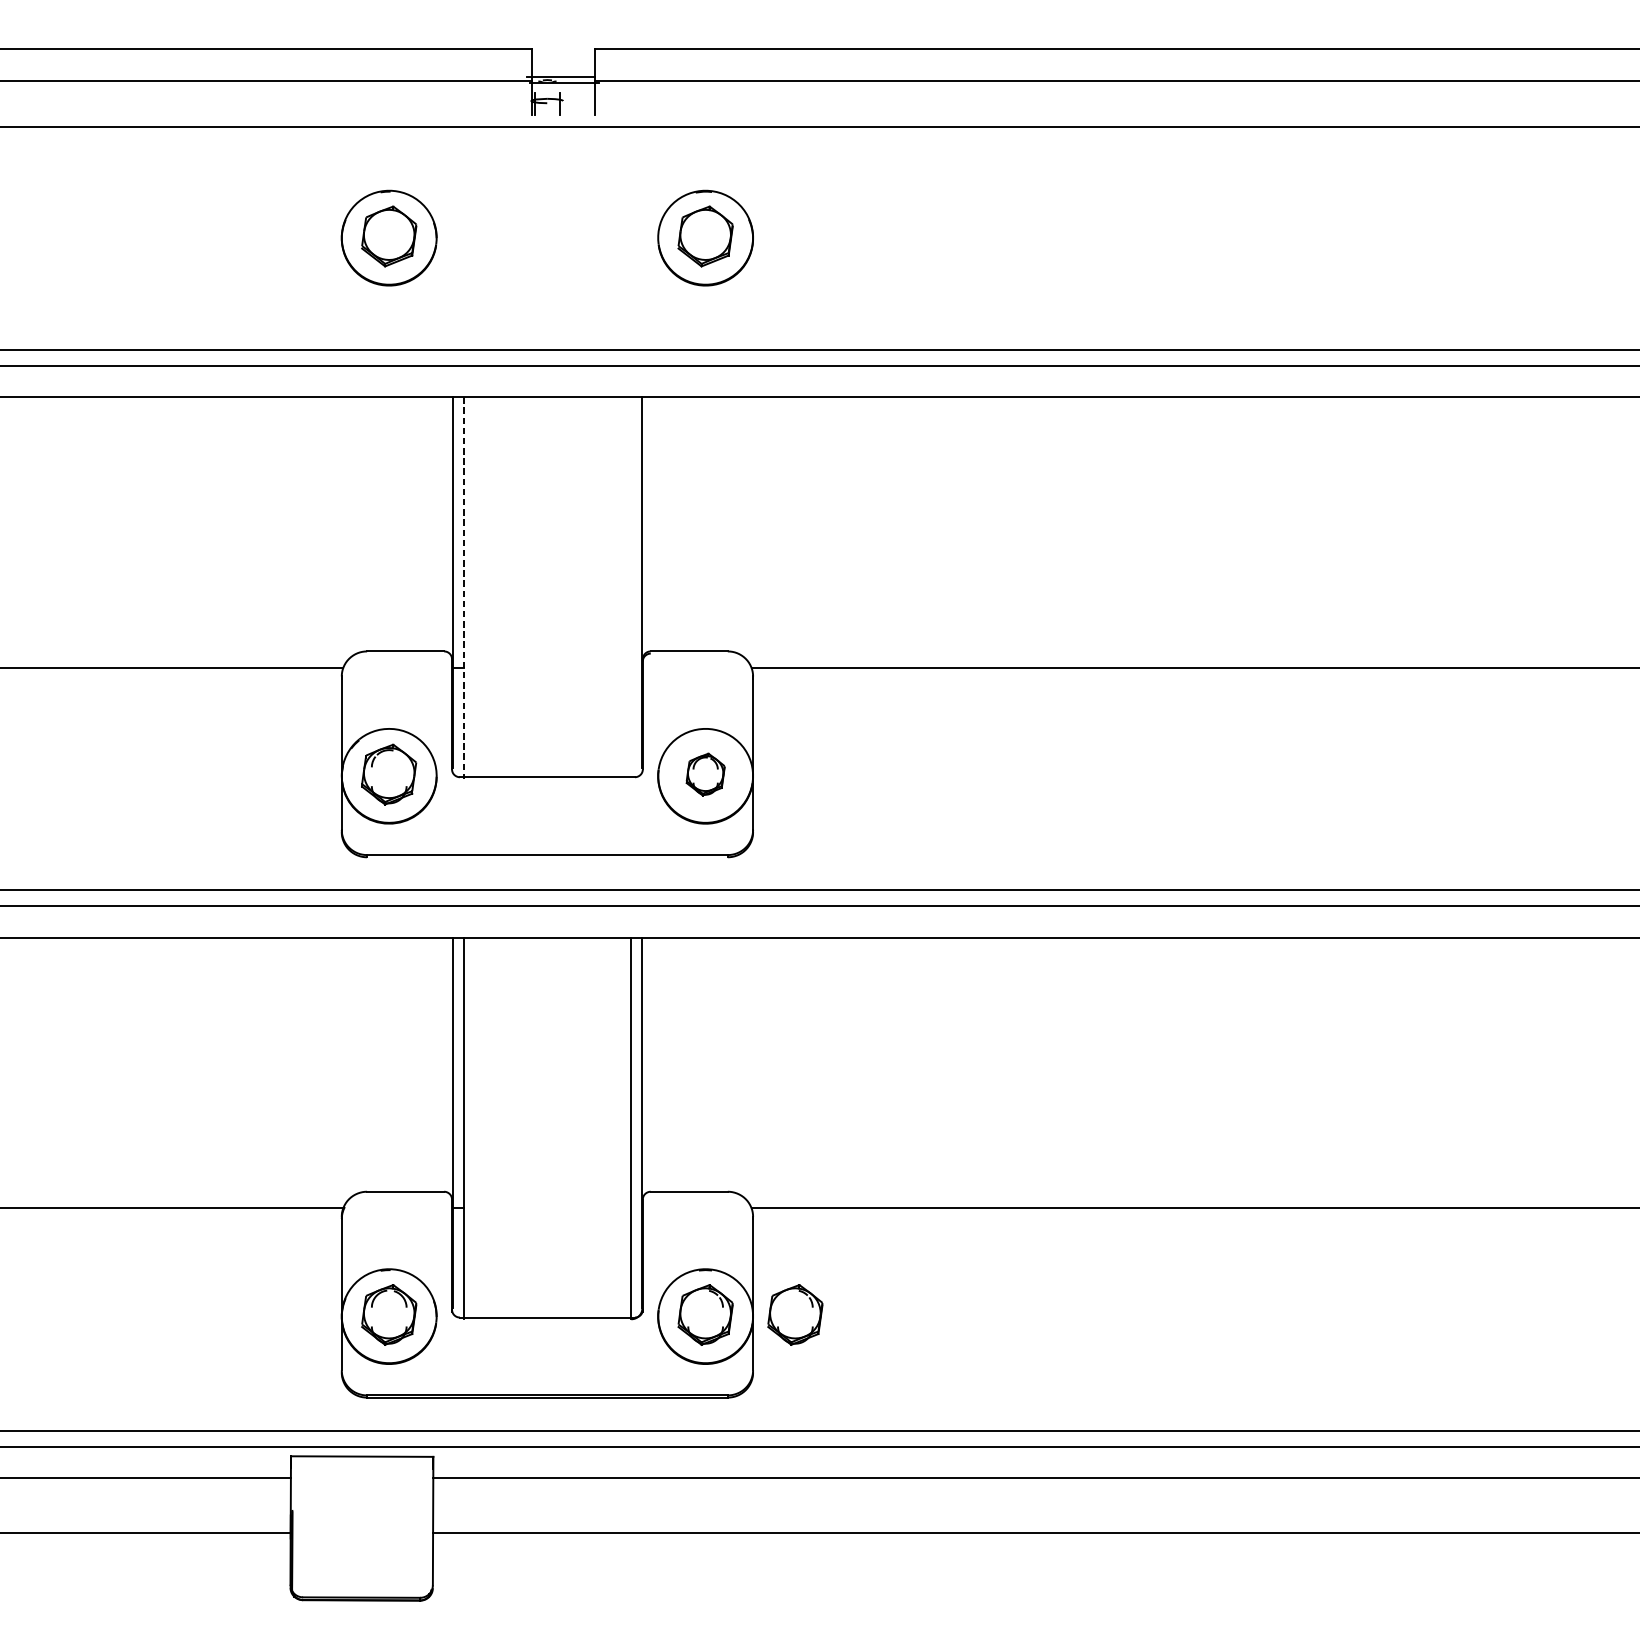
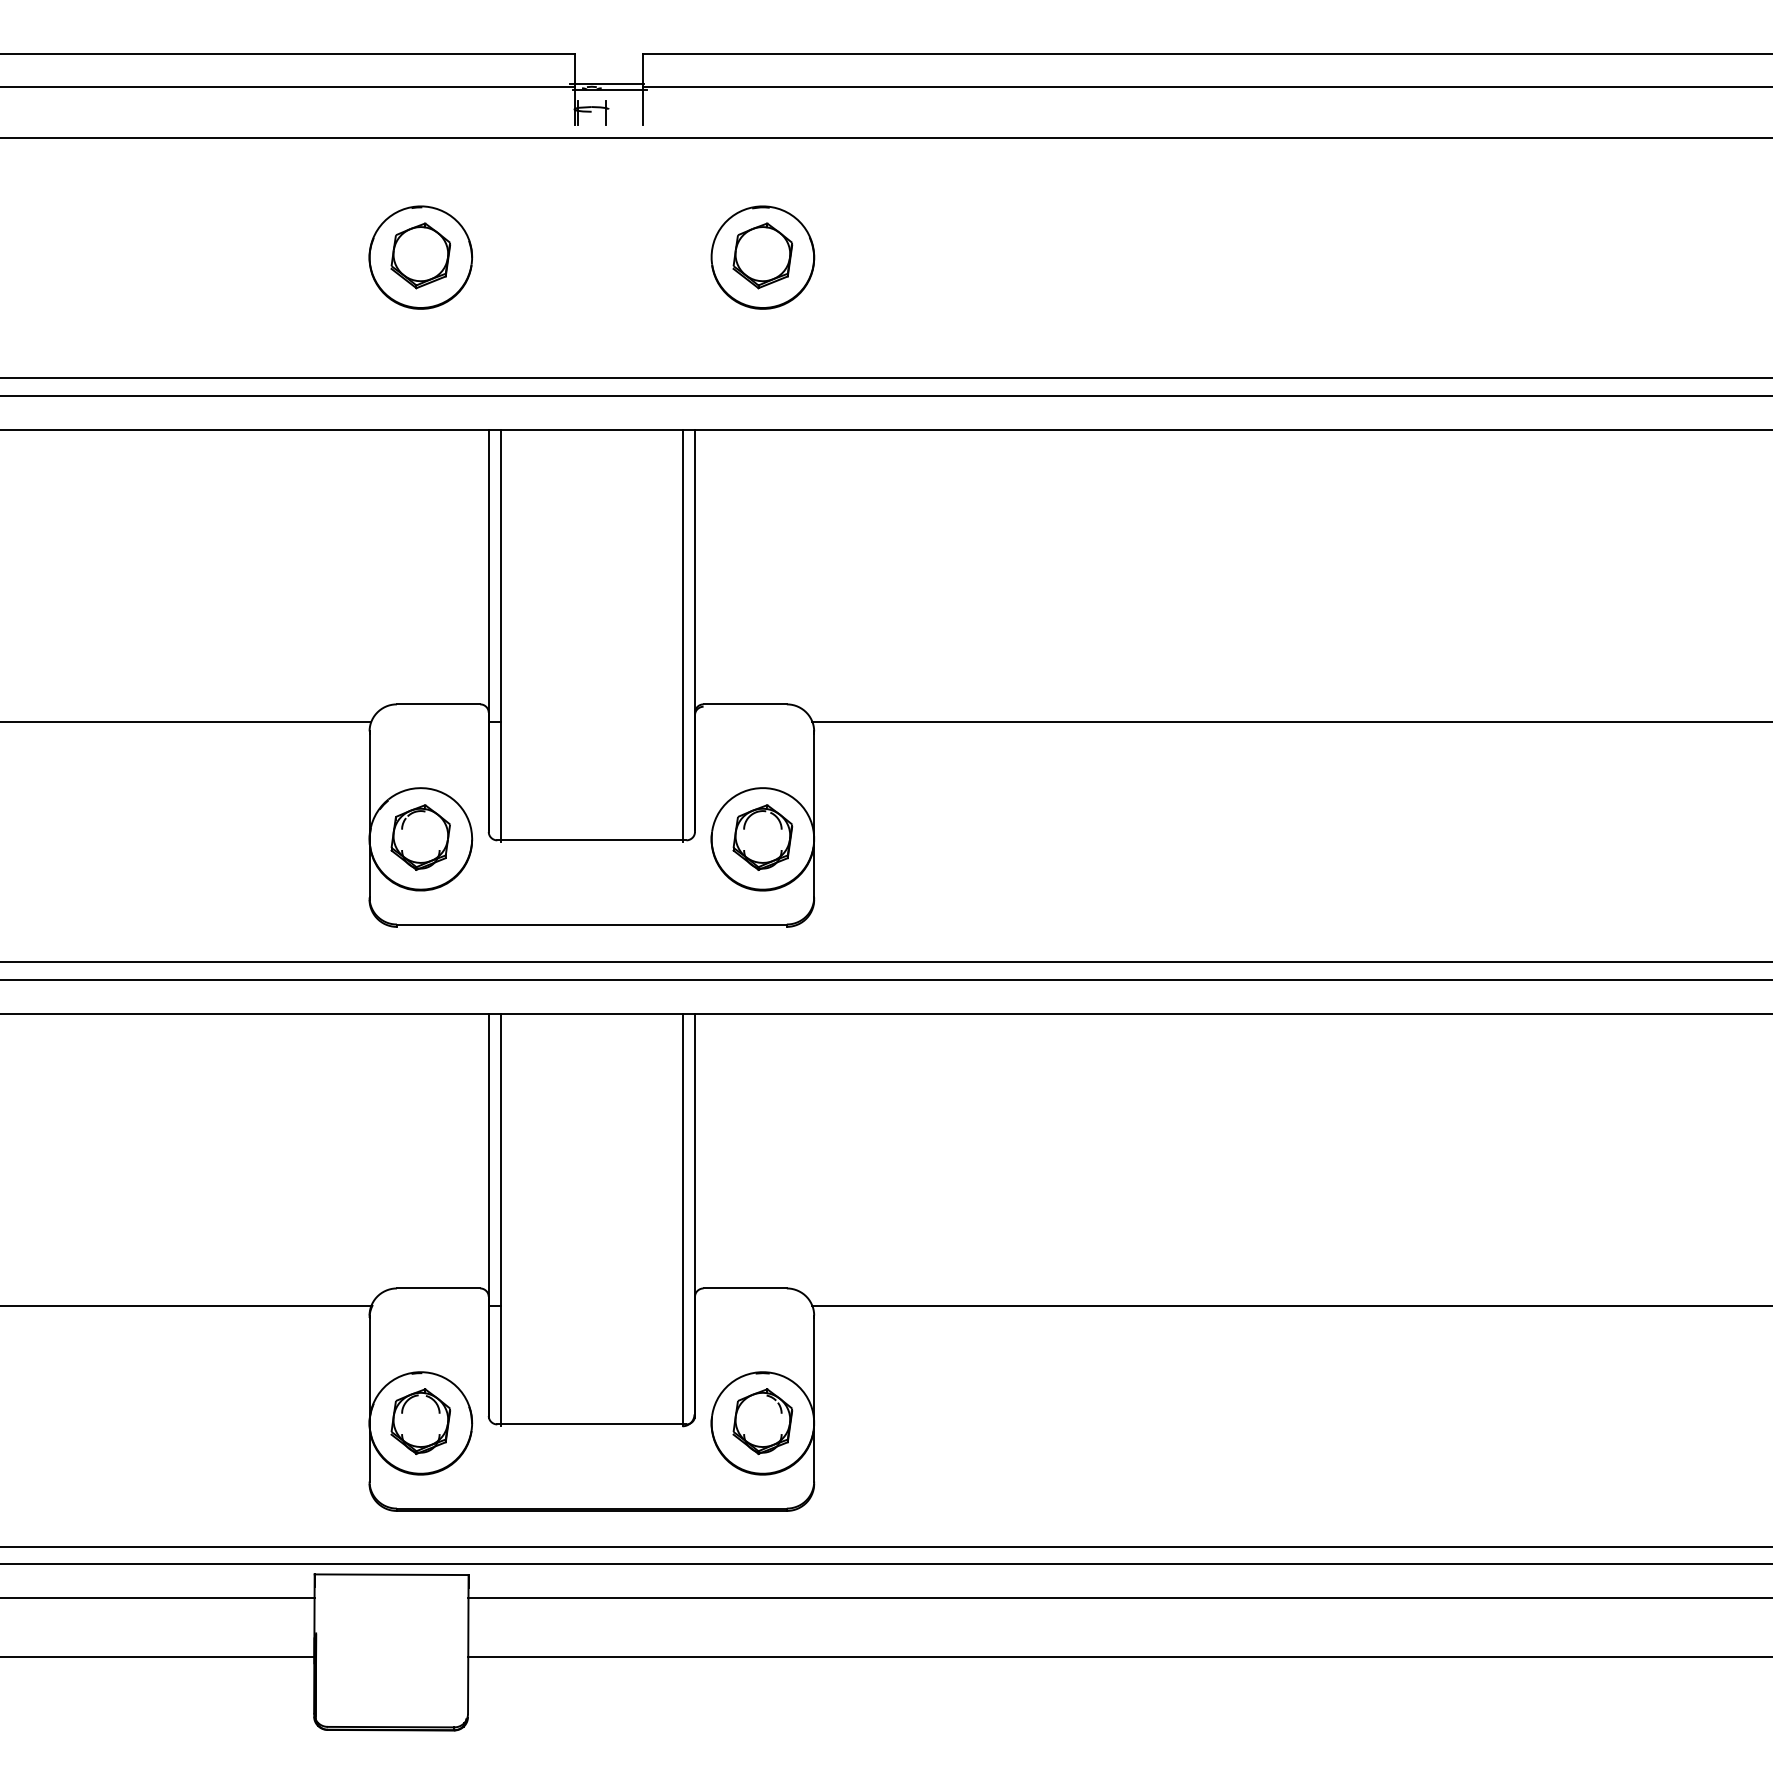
line: (631, 587) -> (682, 635), added
line: (463, 588) -> (501, 636), dashed -> solid
part: (705, 774) -> (762, 837), size x1.43
part: (795, 1314) -> (859, 1421), removed

